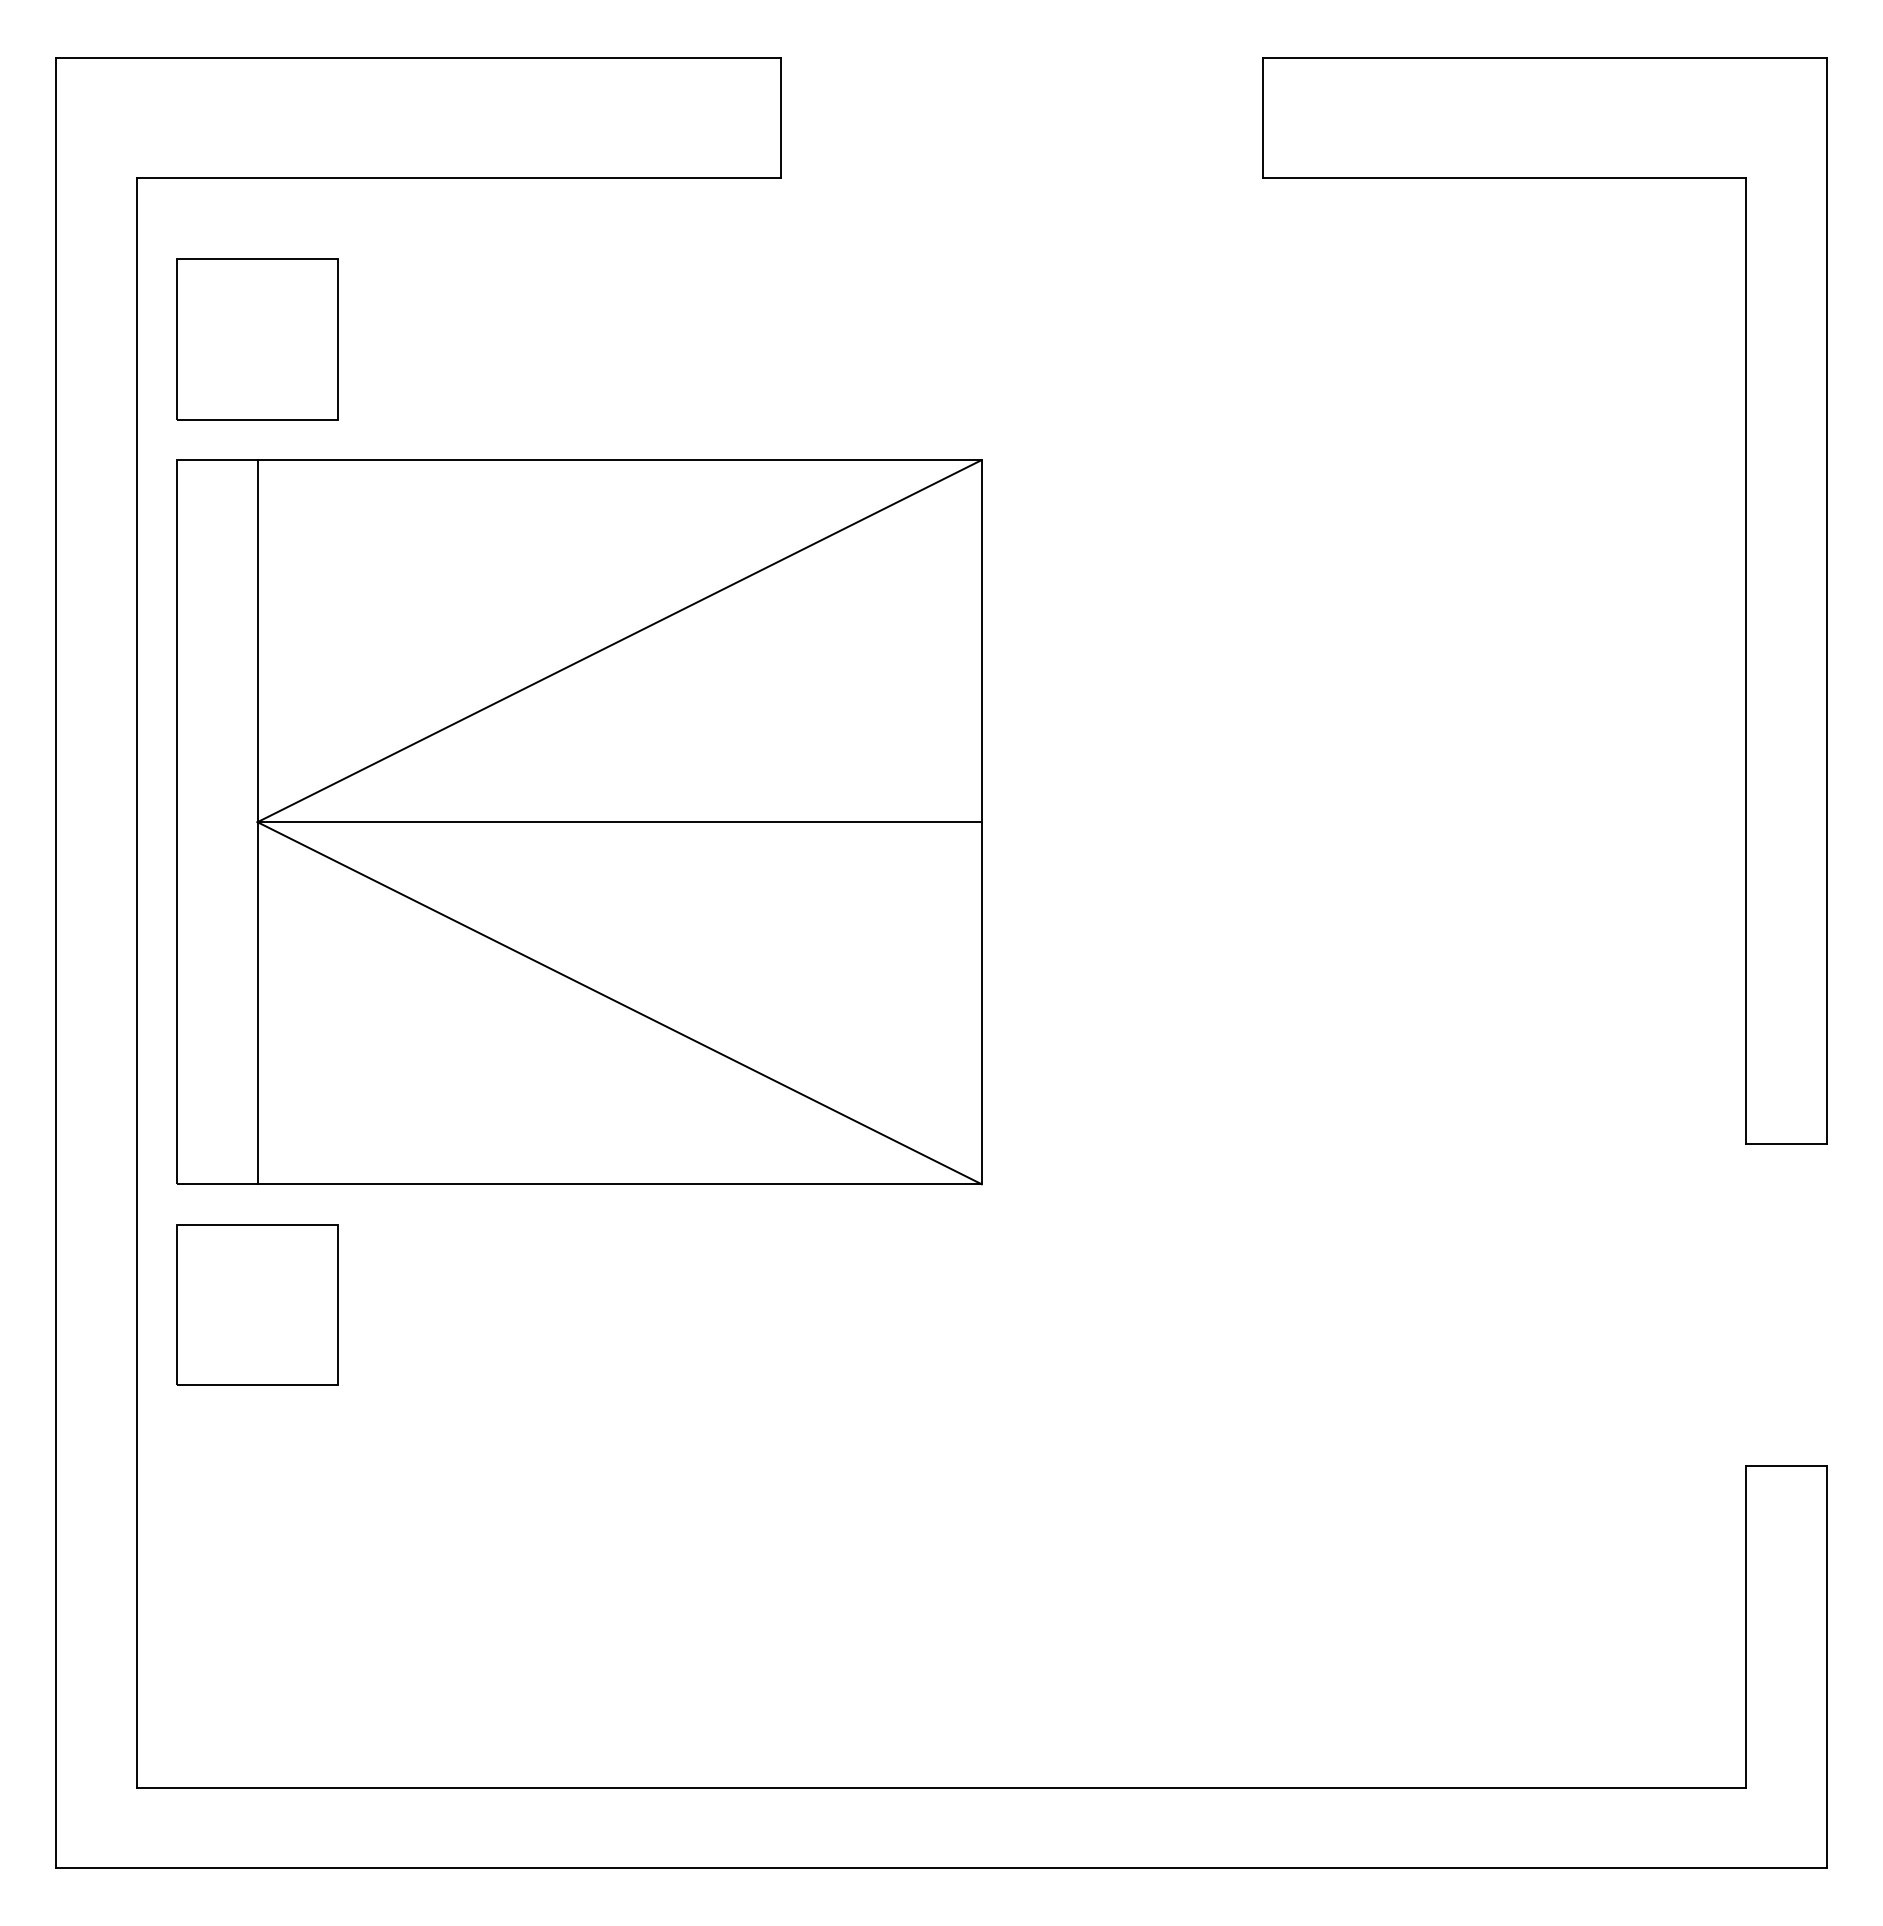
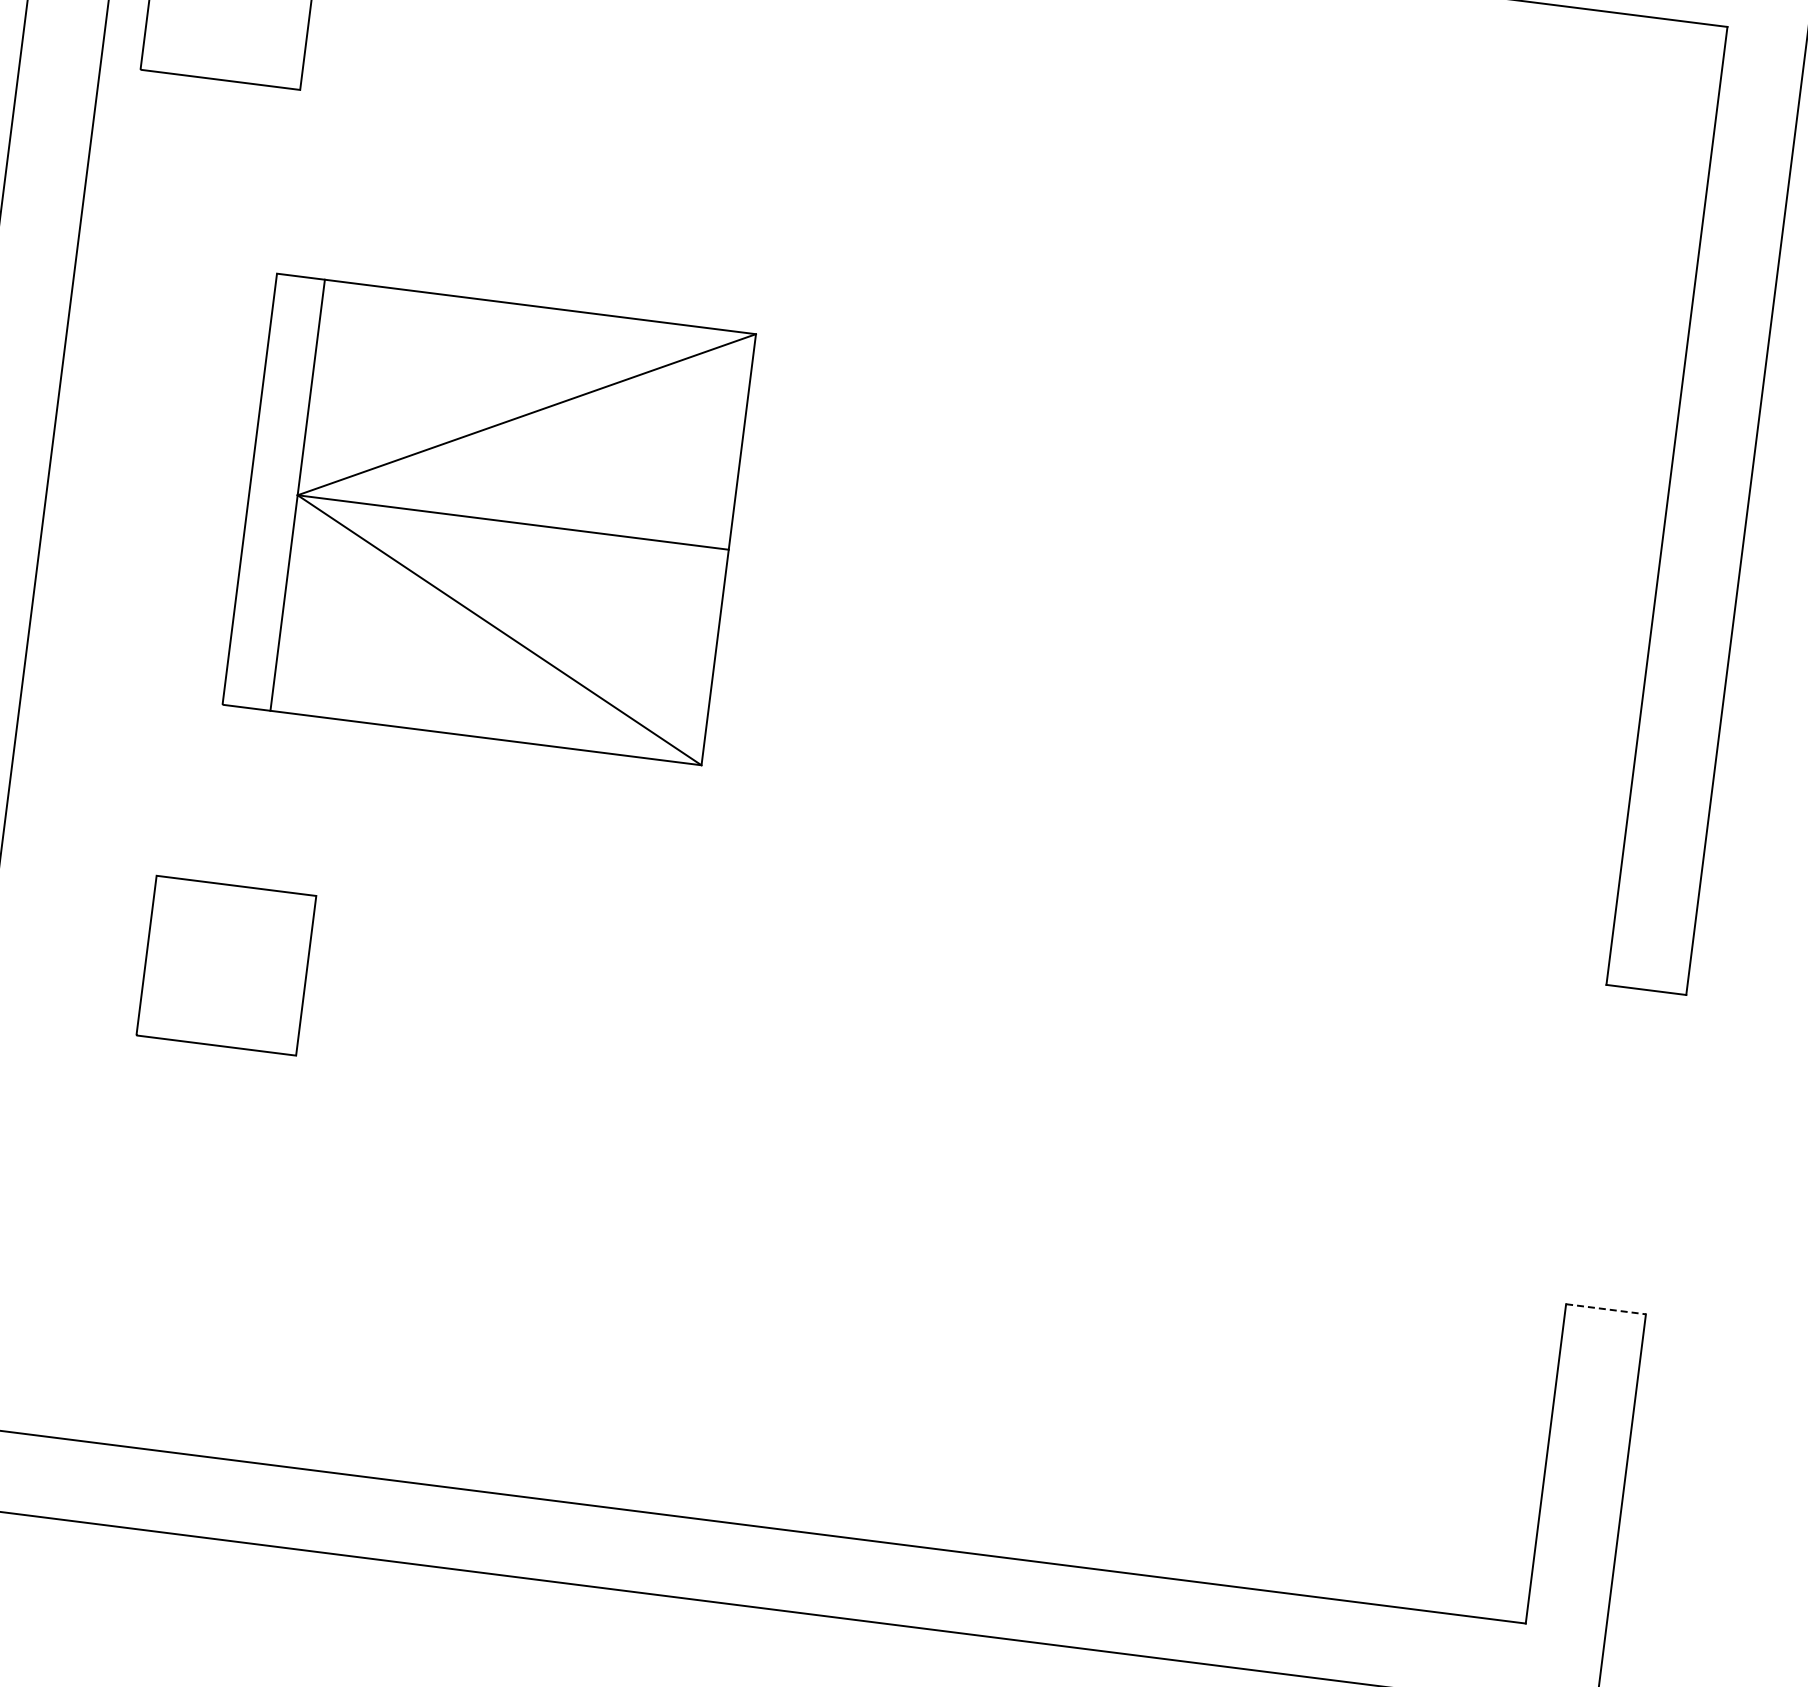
part: (579, 822) -> (489, 519), size x0.6
part: (257, 1304) -> (226, 965), moved
line: (1786, 1465) -> (1606, 1308), solid -> dashed

